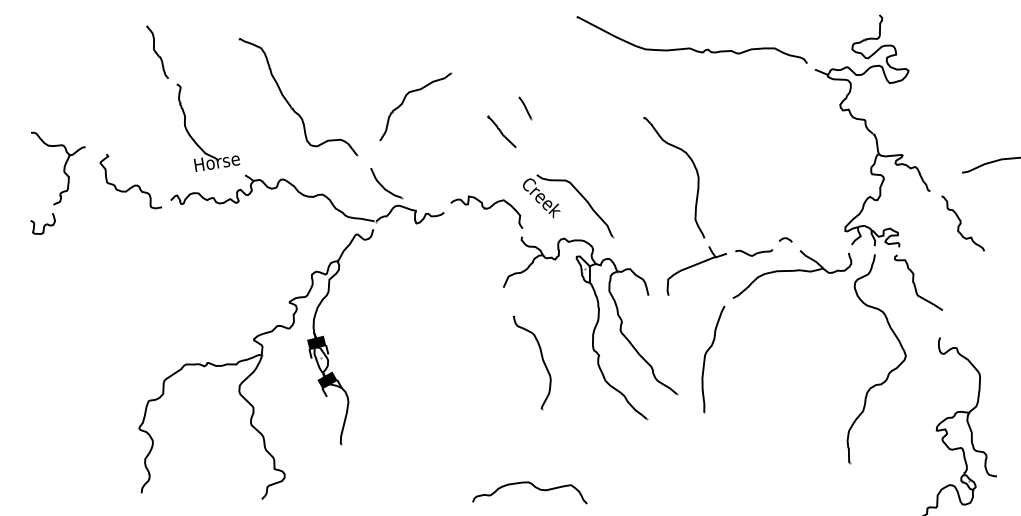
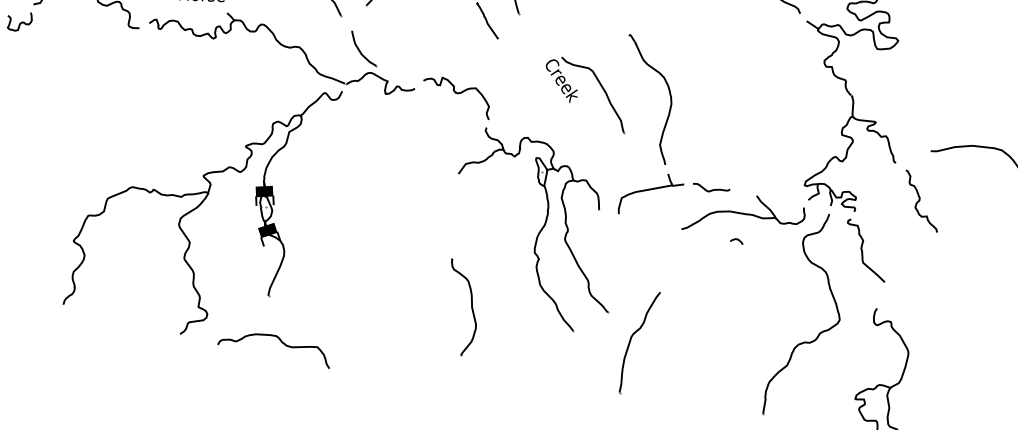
part: (560, 211) -> (577, 97), moved
curve: (785, 239) -> (736, 240), moved
part: (541, 358) -> (470, 305), moved
part: (705, 359) -> (631, 340), moved
curve: (534, 487) -> (281, 342), moved

